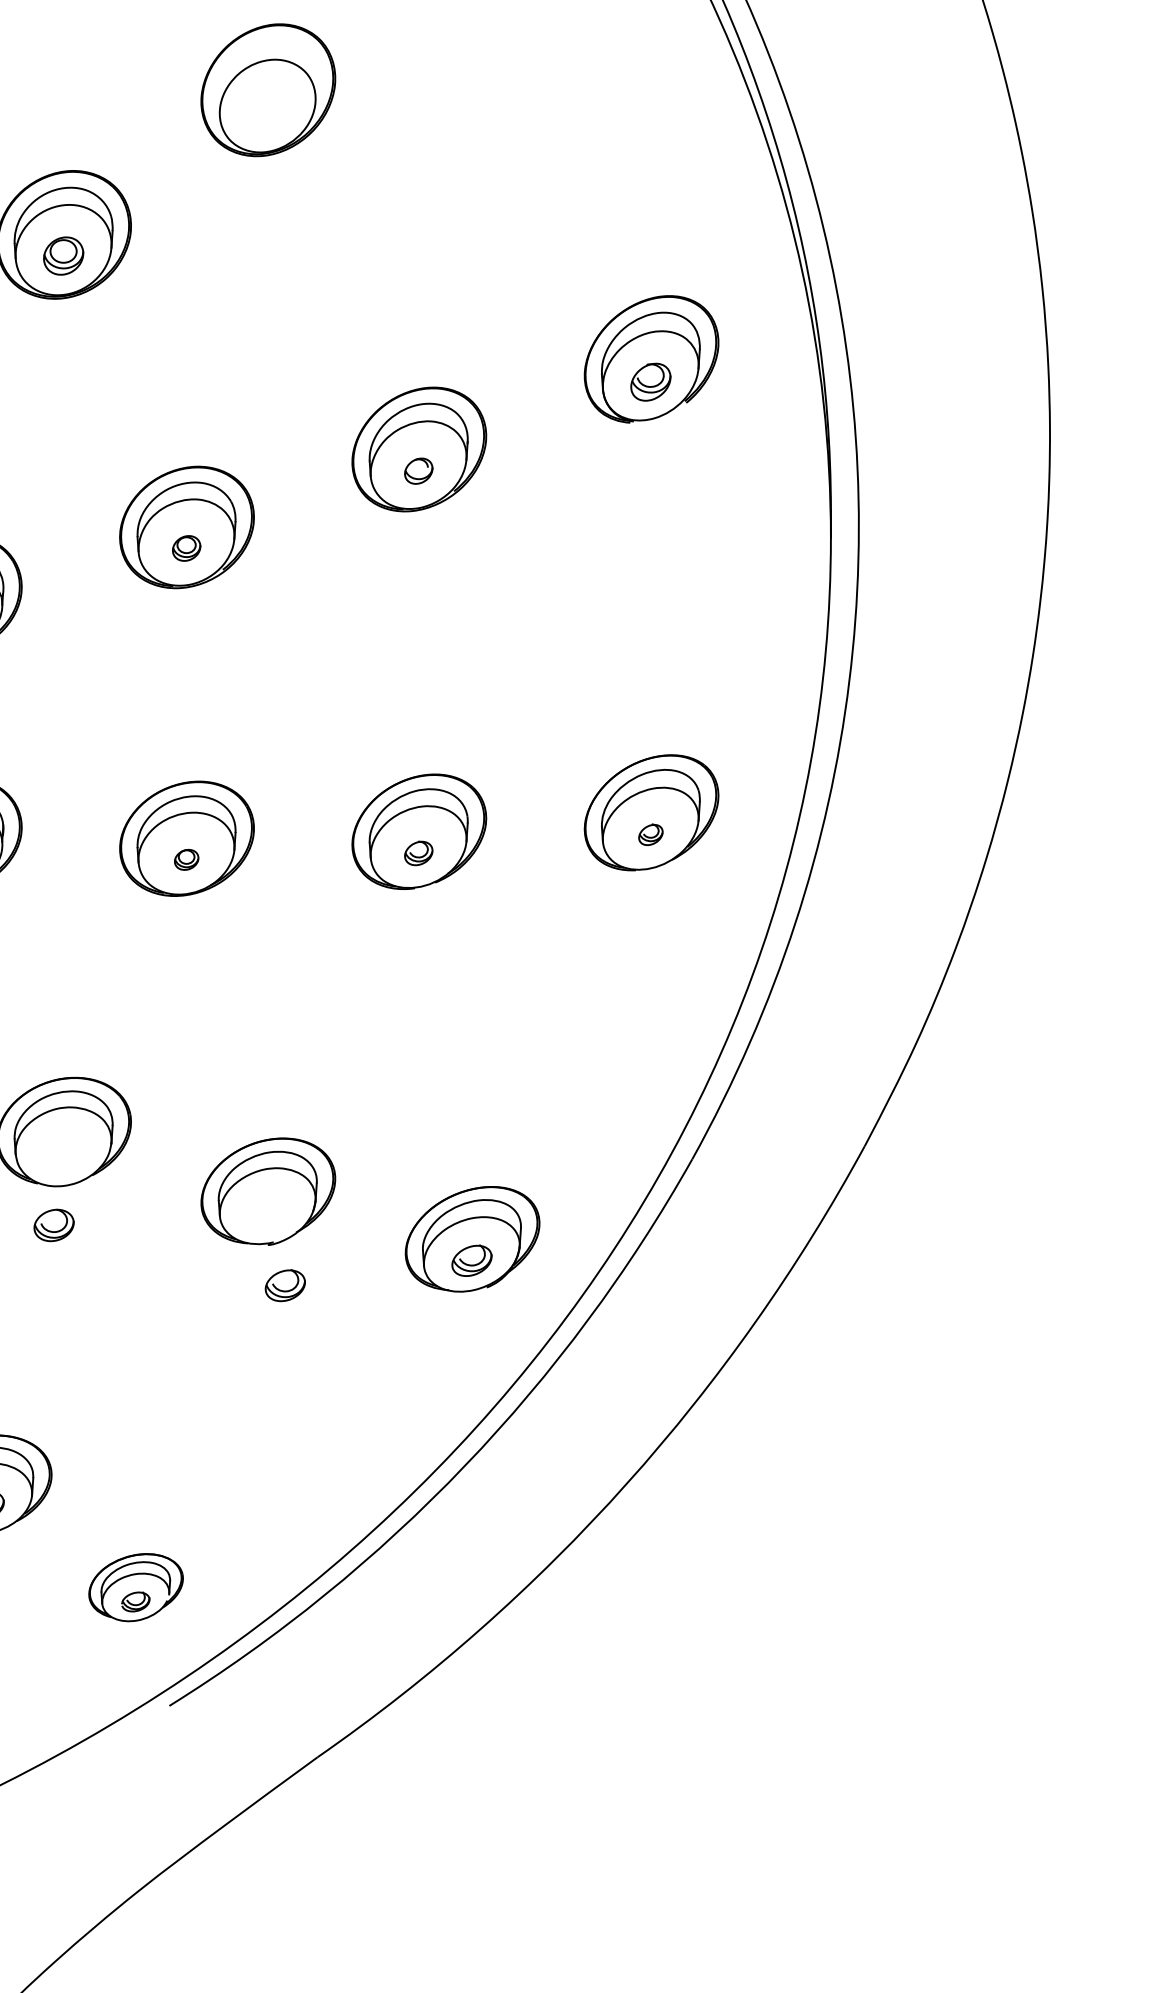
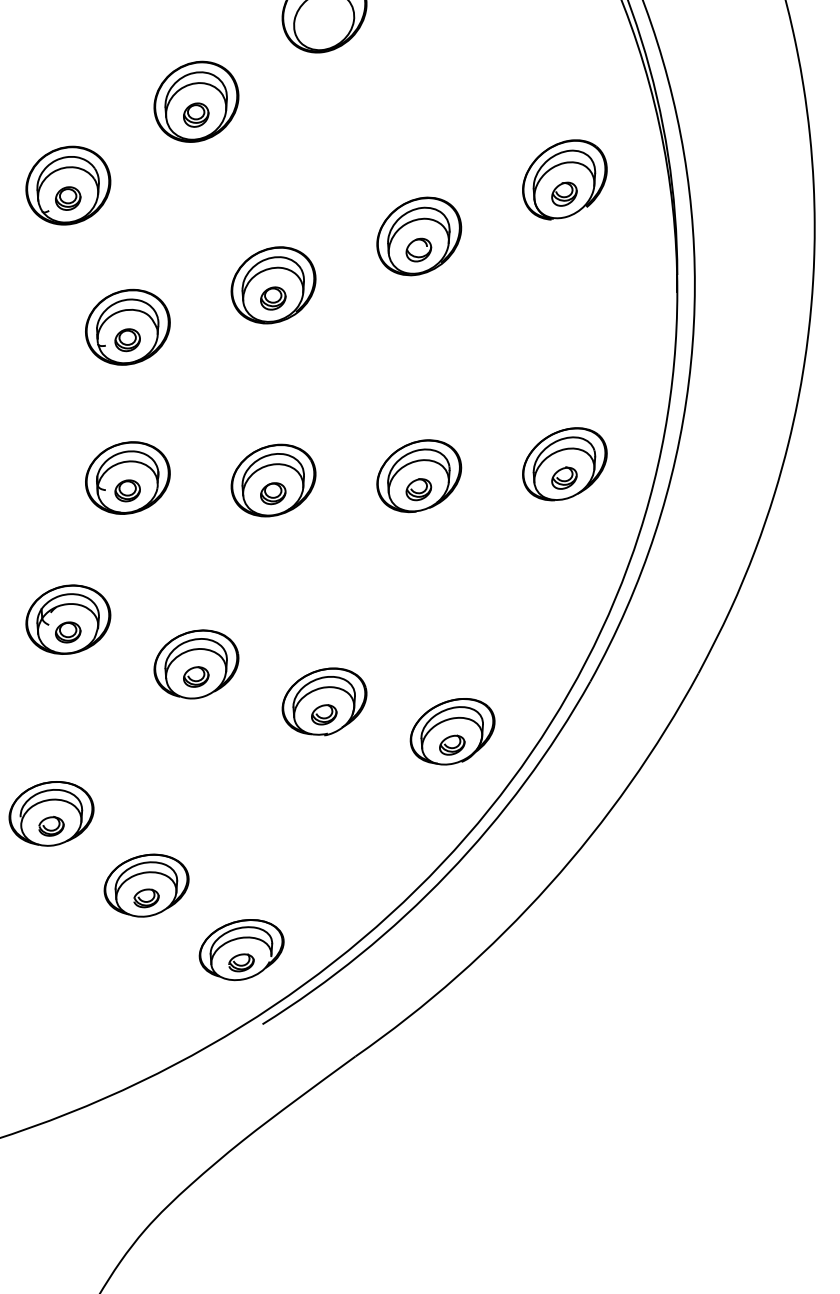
part: (418, 470) -> (418, 249), size x1.43
part: (186, 548) -> (273, 298), size x1.43
part: (650, 833) -> (564, 477), size x1.67
part: (418, 853) -> (418, 489), size x1.43
part: (186, 859) -> (273, 493), size x1.67
part: (54, 1224) -> (196, 676), moved
part: (285, 1285) -> (324, 714), moved
part: (135, 1588) -> (241, 950), size x1.43

